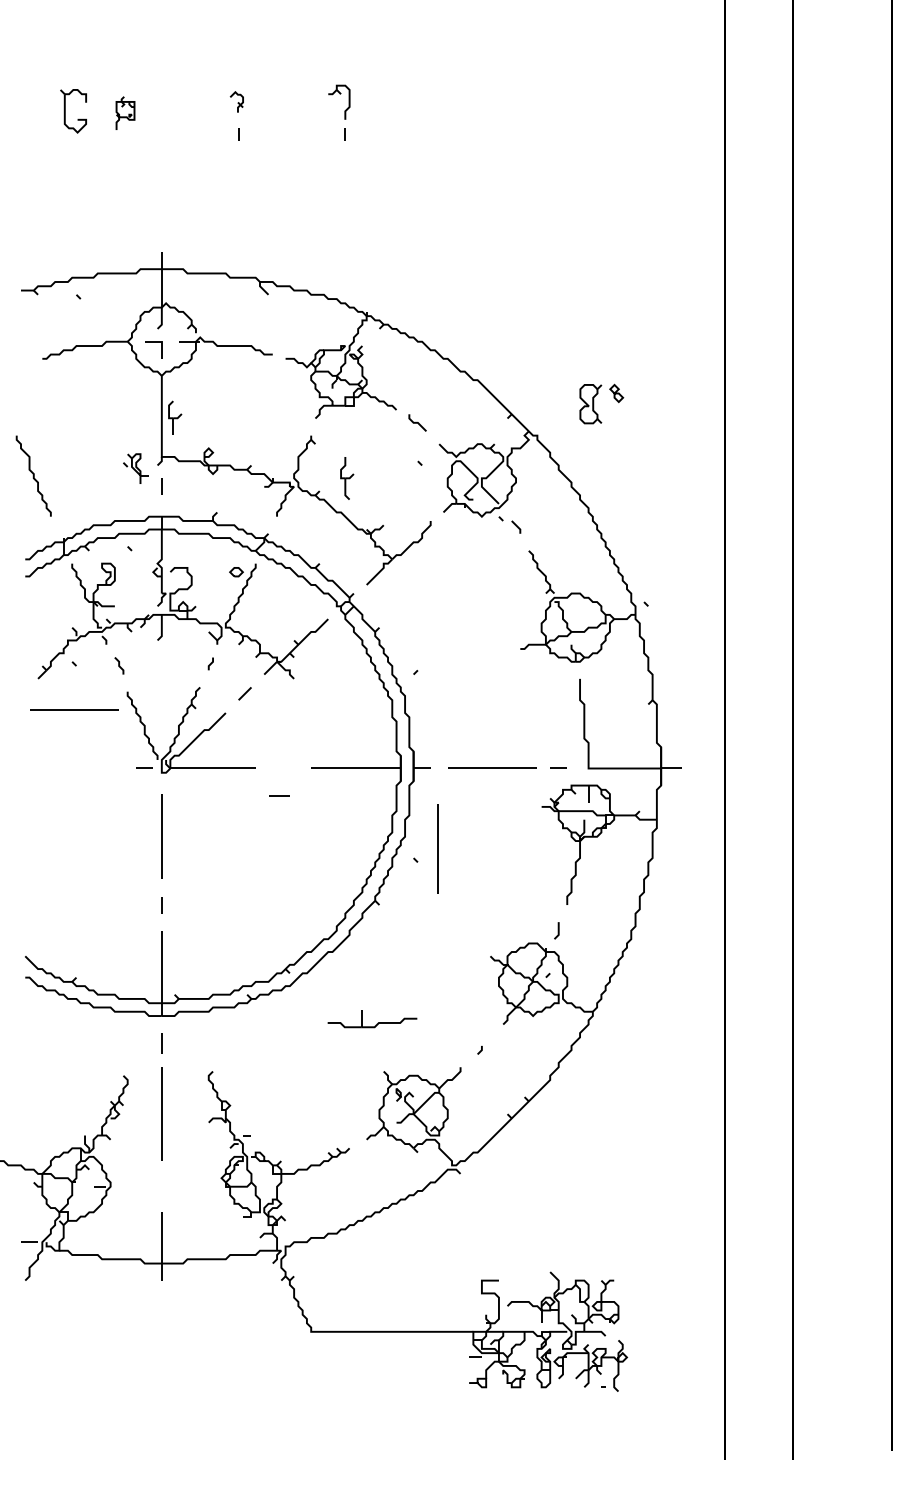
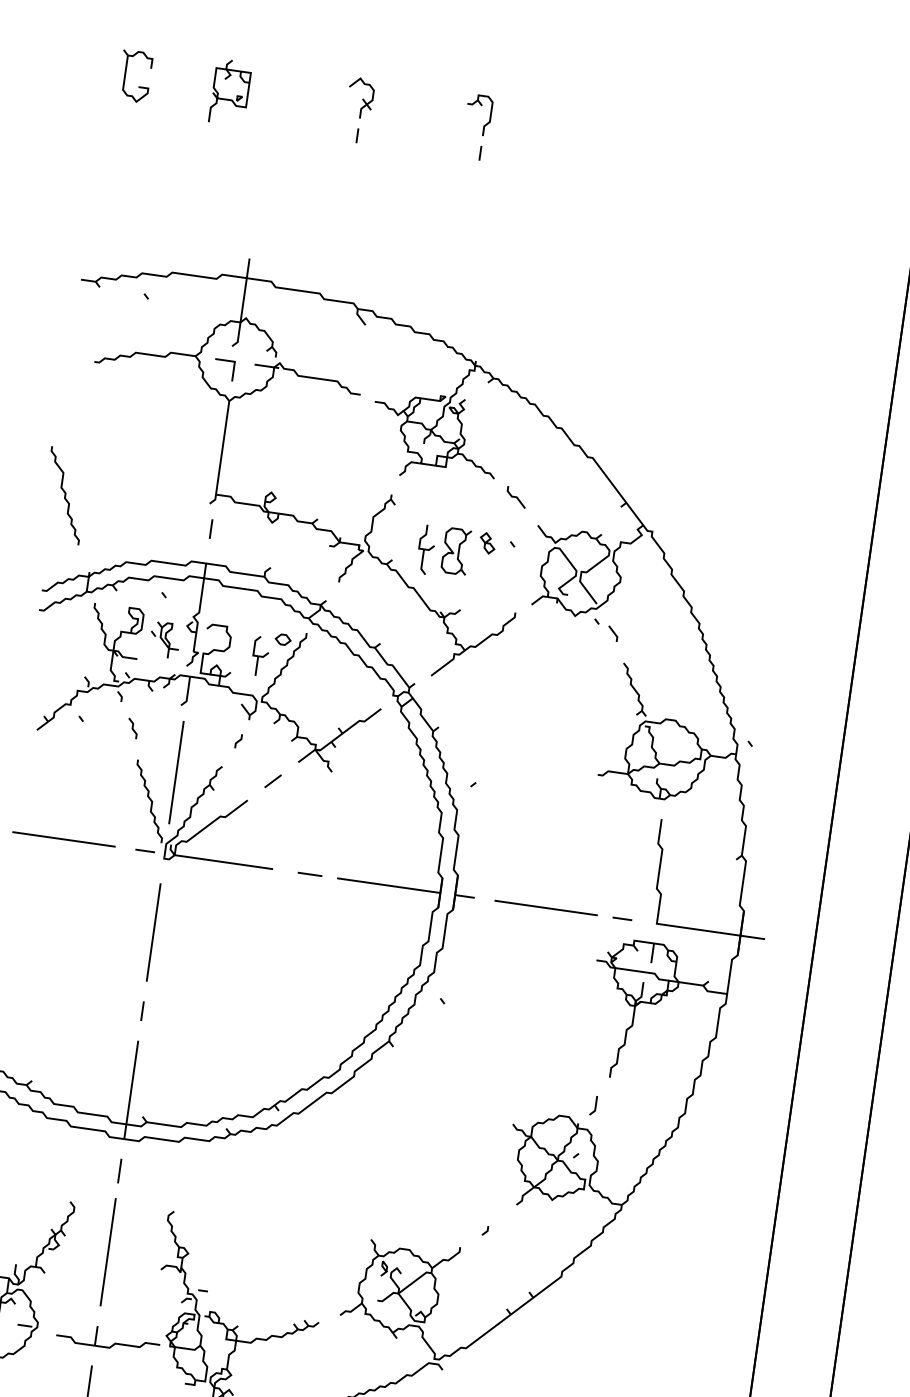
part: (236, 101) -> (360, 97), size x1.67
part: (65, 111) -> (125, 75), moved
part: (125, 113) -> (230, 92), size x1.67
part: (594, 403) -> (460, 551), moved
part: (175, 417) -> (260, 655), moved
part: (135, 468) -> (164, 639), moved
line: (74, 709) -> (64, 838), moved
line: (279, 795) -> (309, 873), moved
line: (437, 848) -> (176, 771), moved
part: (377, 1023) -> (113, 1343), moved

